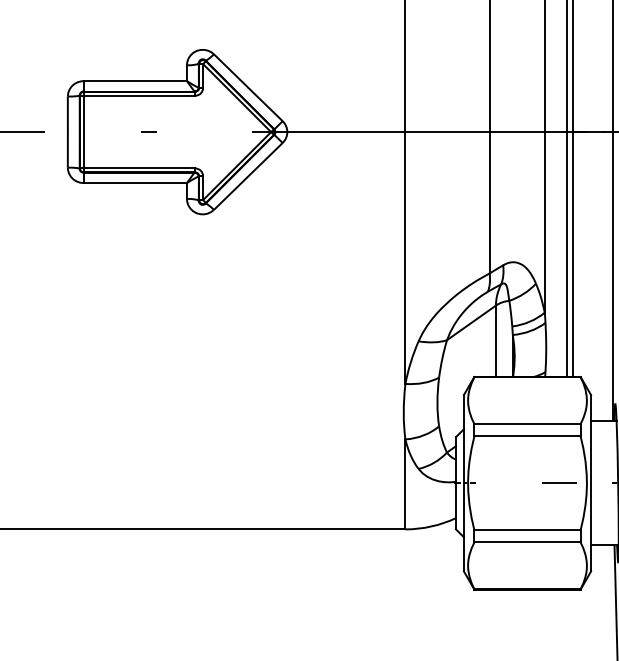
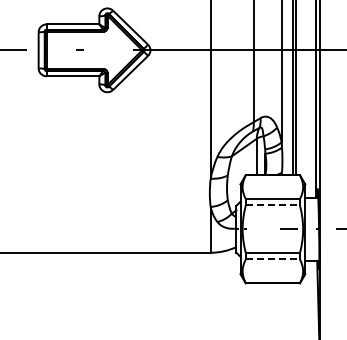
line: (528, 436) -> (273, 205), solid -> dashed
line: (528, 542) -> (273, 259), solid -> dashed

